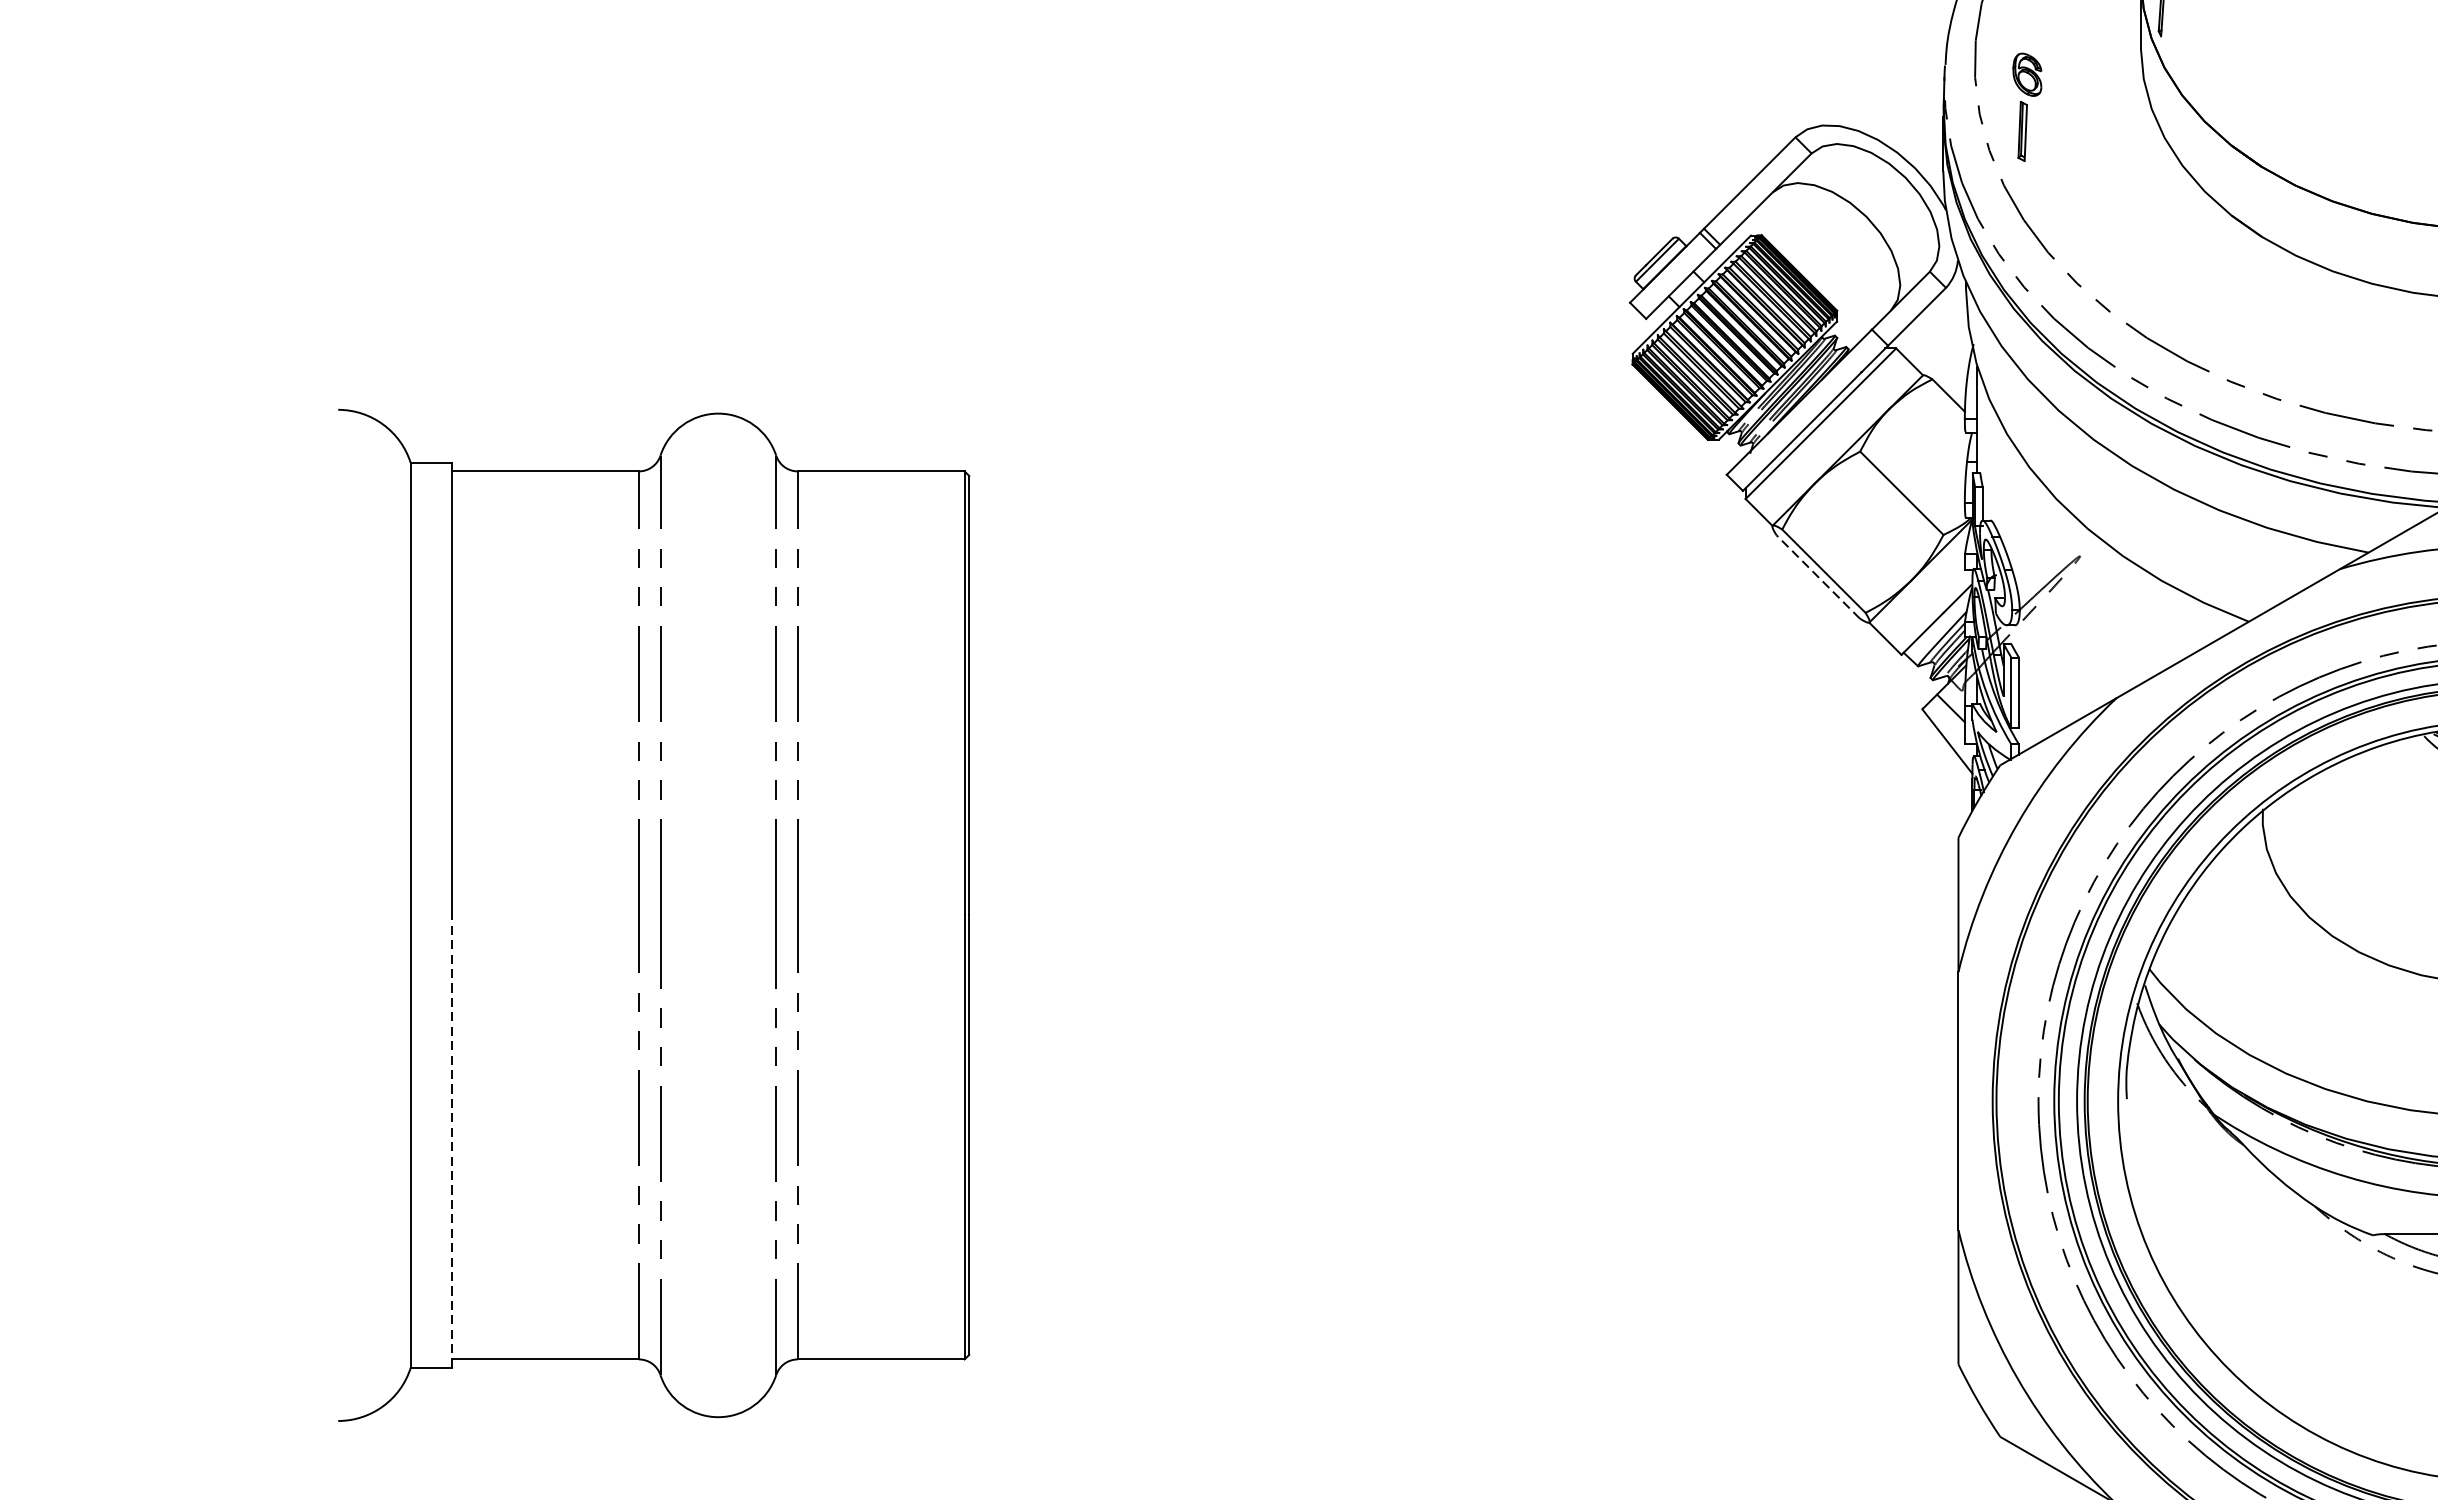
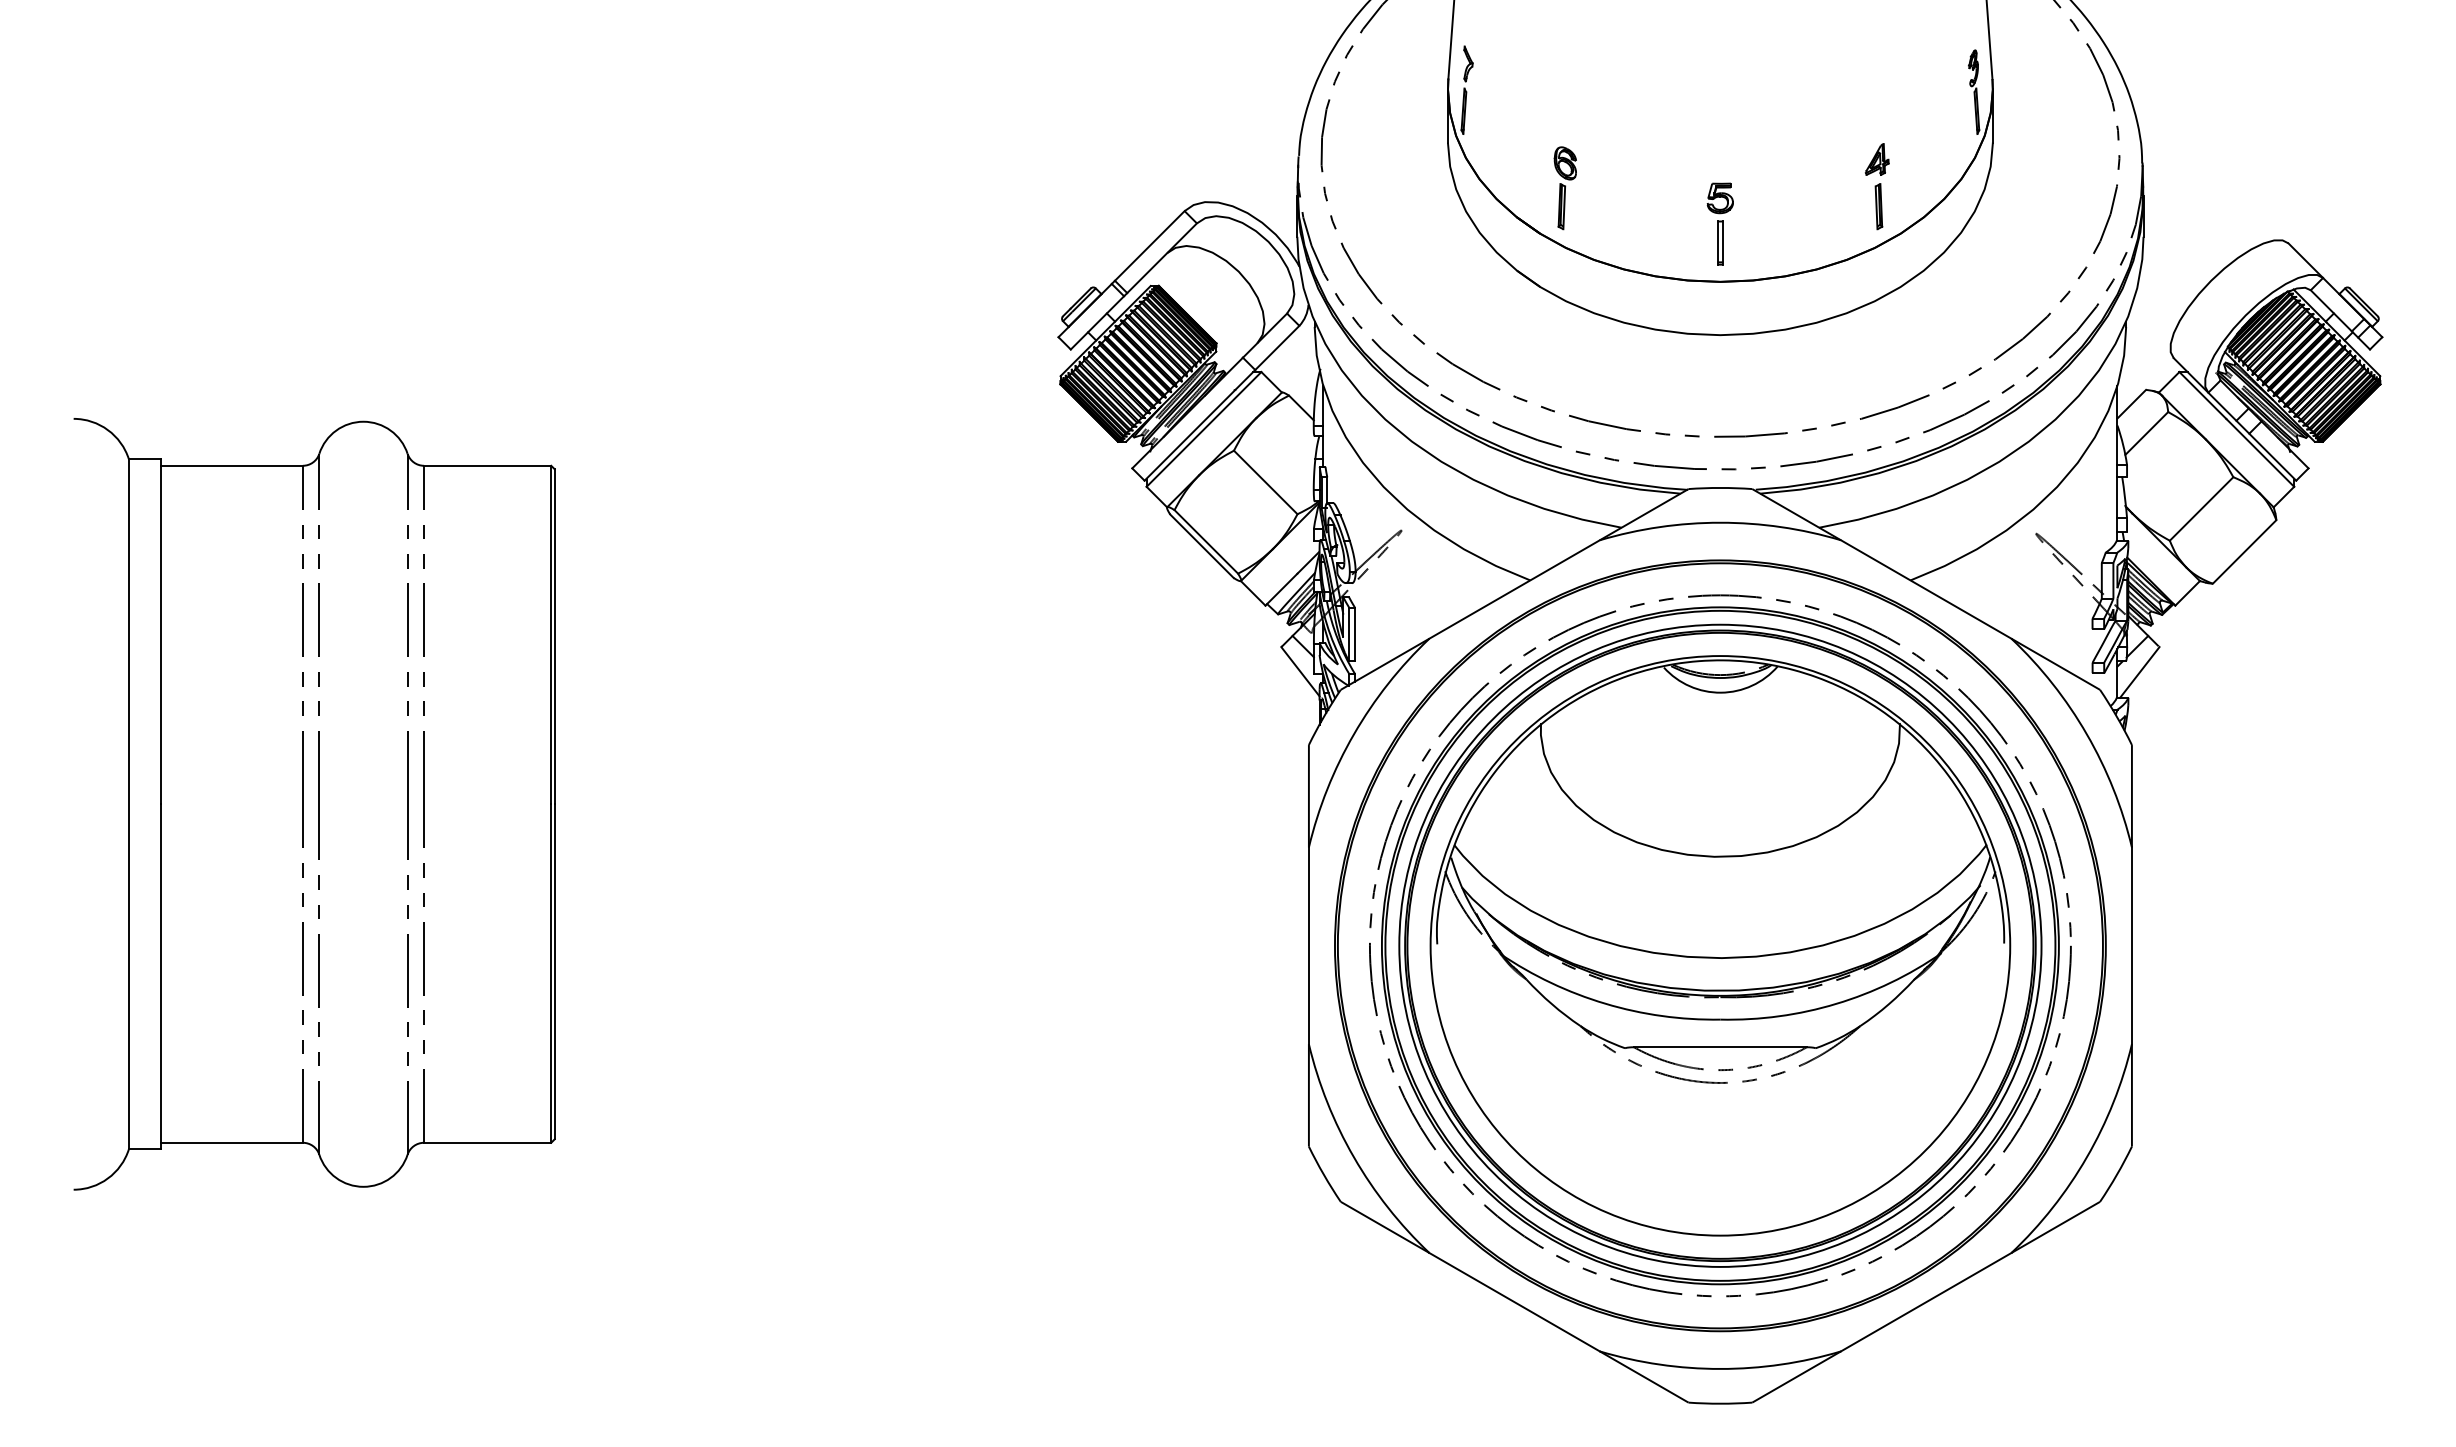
part: (2026, 107) -> (1564, 188), moved
line: (1817, 577) -> (1201, 546), dashed -> solid
line: (452, 1141) -> (160, 976), dashed -> solid

